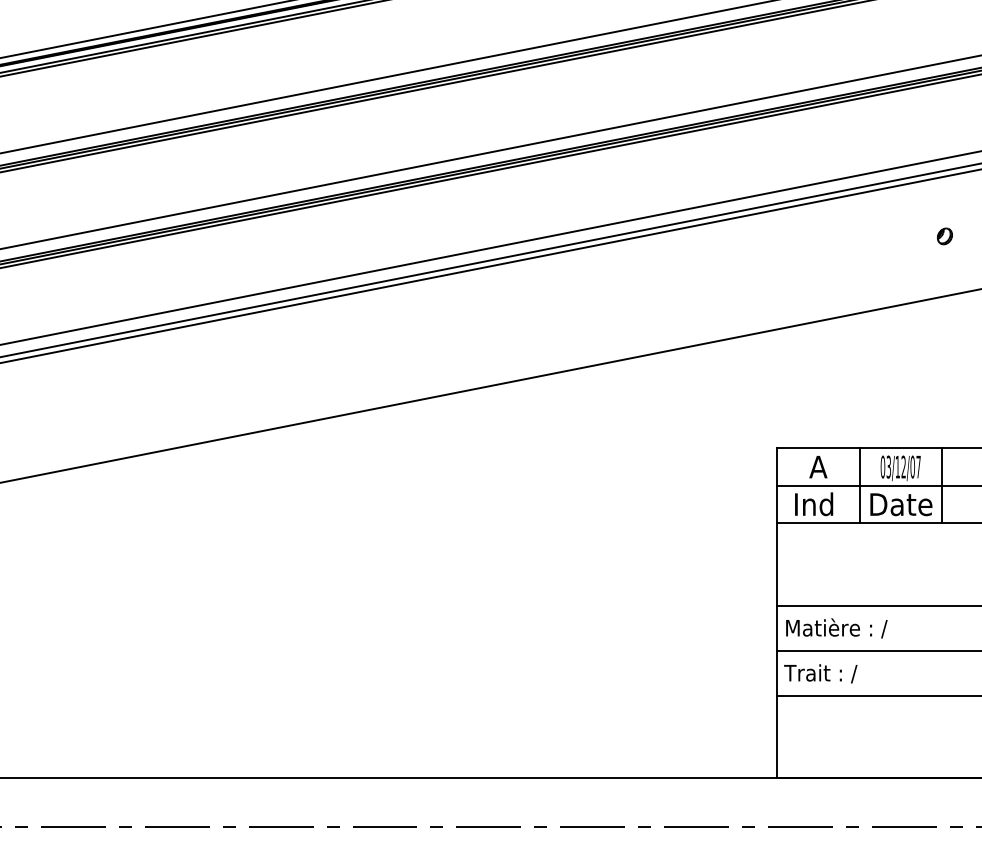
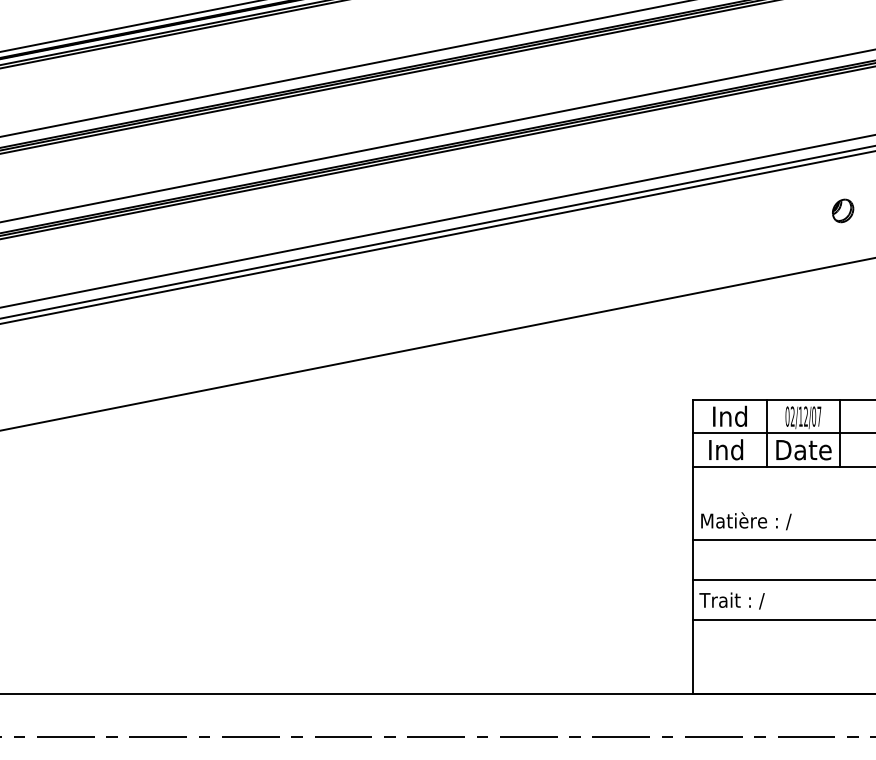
part: (944, 236) -> (842, 211), size x1.6
text: (818, 466) -> (730, 416), A -> Ind
text: (888, 467) -> (792, 417), 03/12/07 -> 02/12/07
text: (836, 628) -> (746, 521), moved

